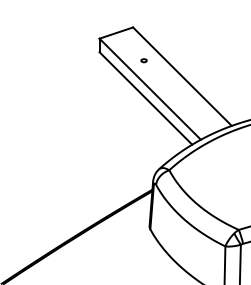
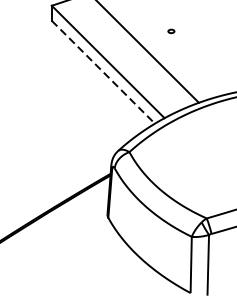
part: (143, 60) -> (170, 31), moved
line: (146, 98) -> (104, 72), solid -> dashed

